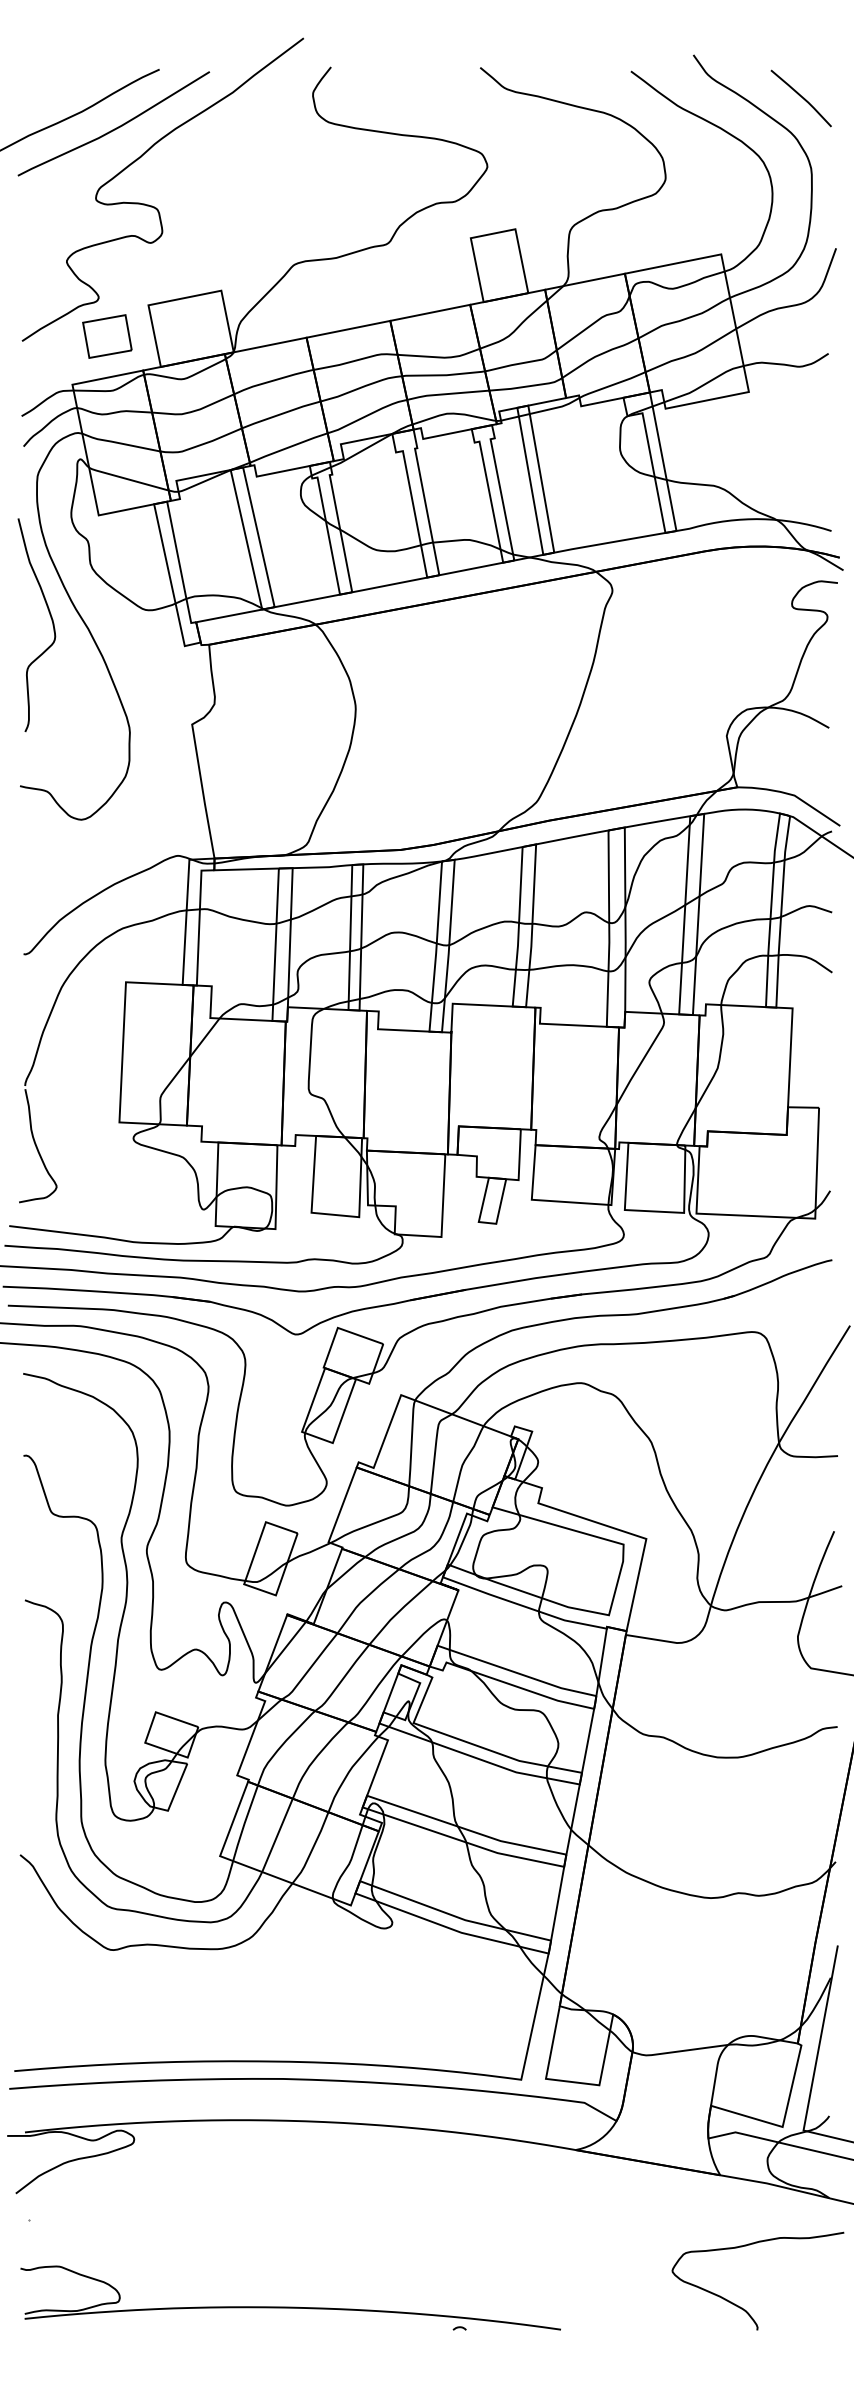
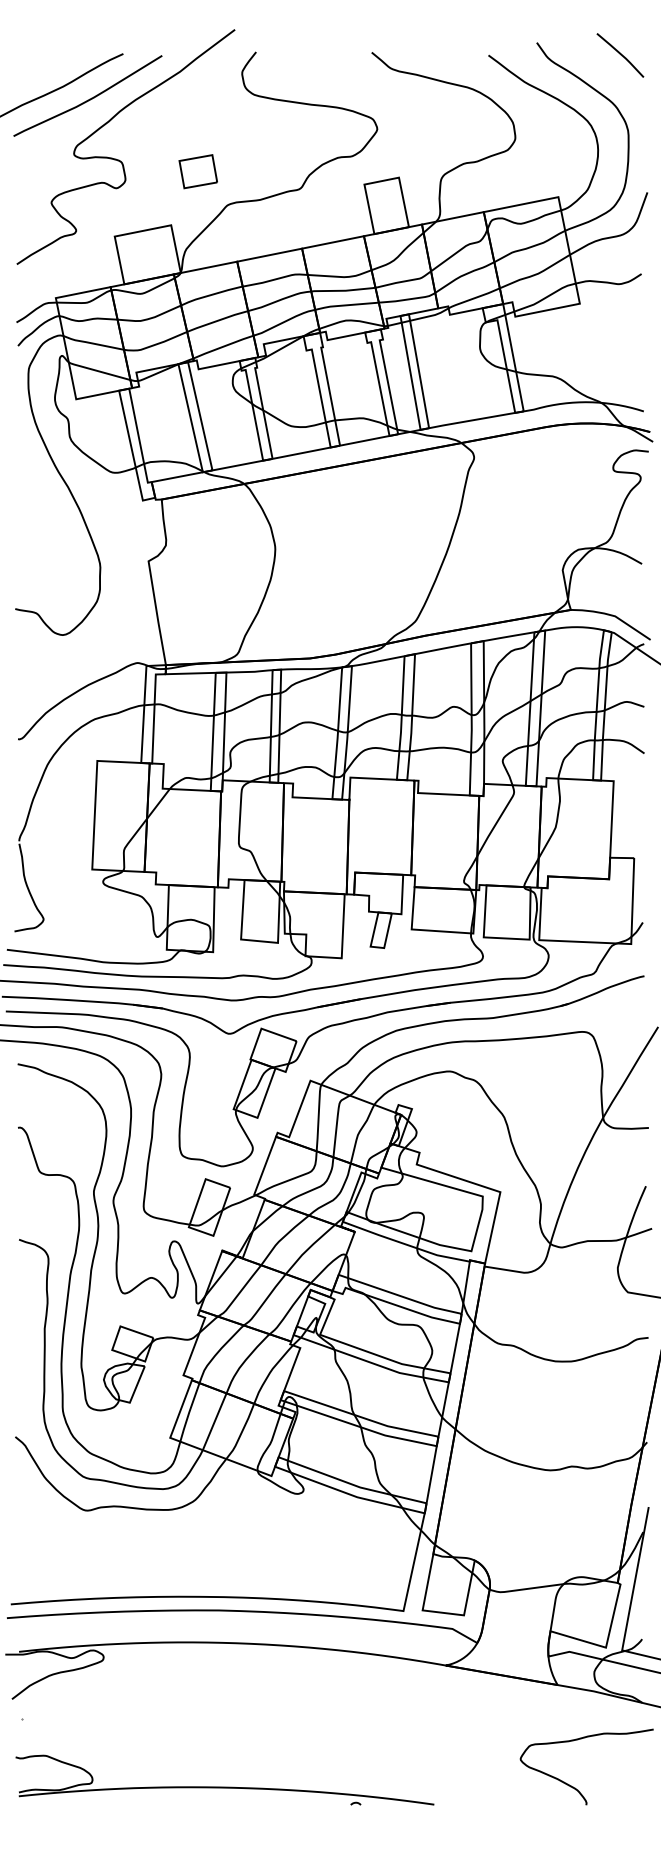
line: (801, 97) -> (620, 54), moved
part: (107, 336) -> (198, 171), moved
curve: (51, 621) -> (39, 481), removed

